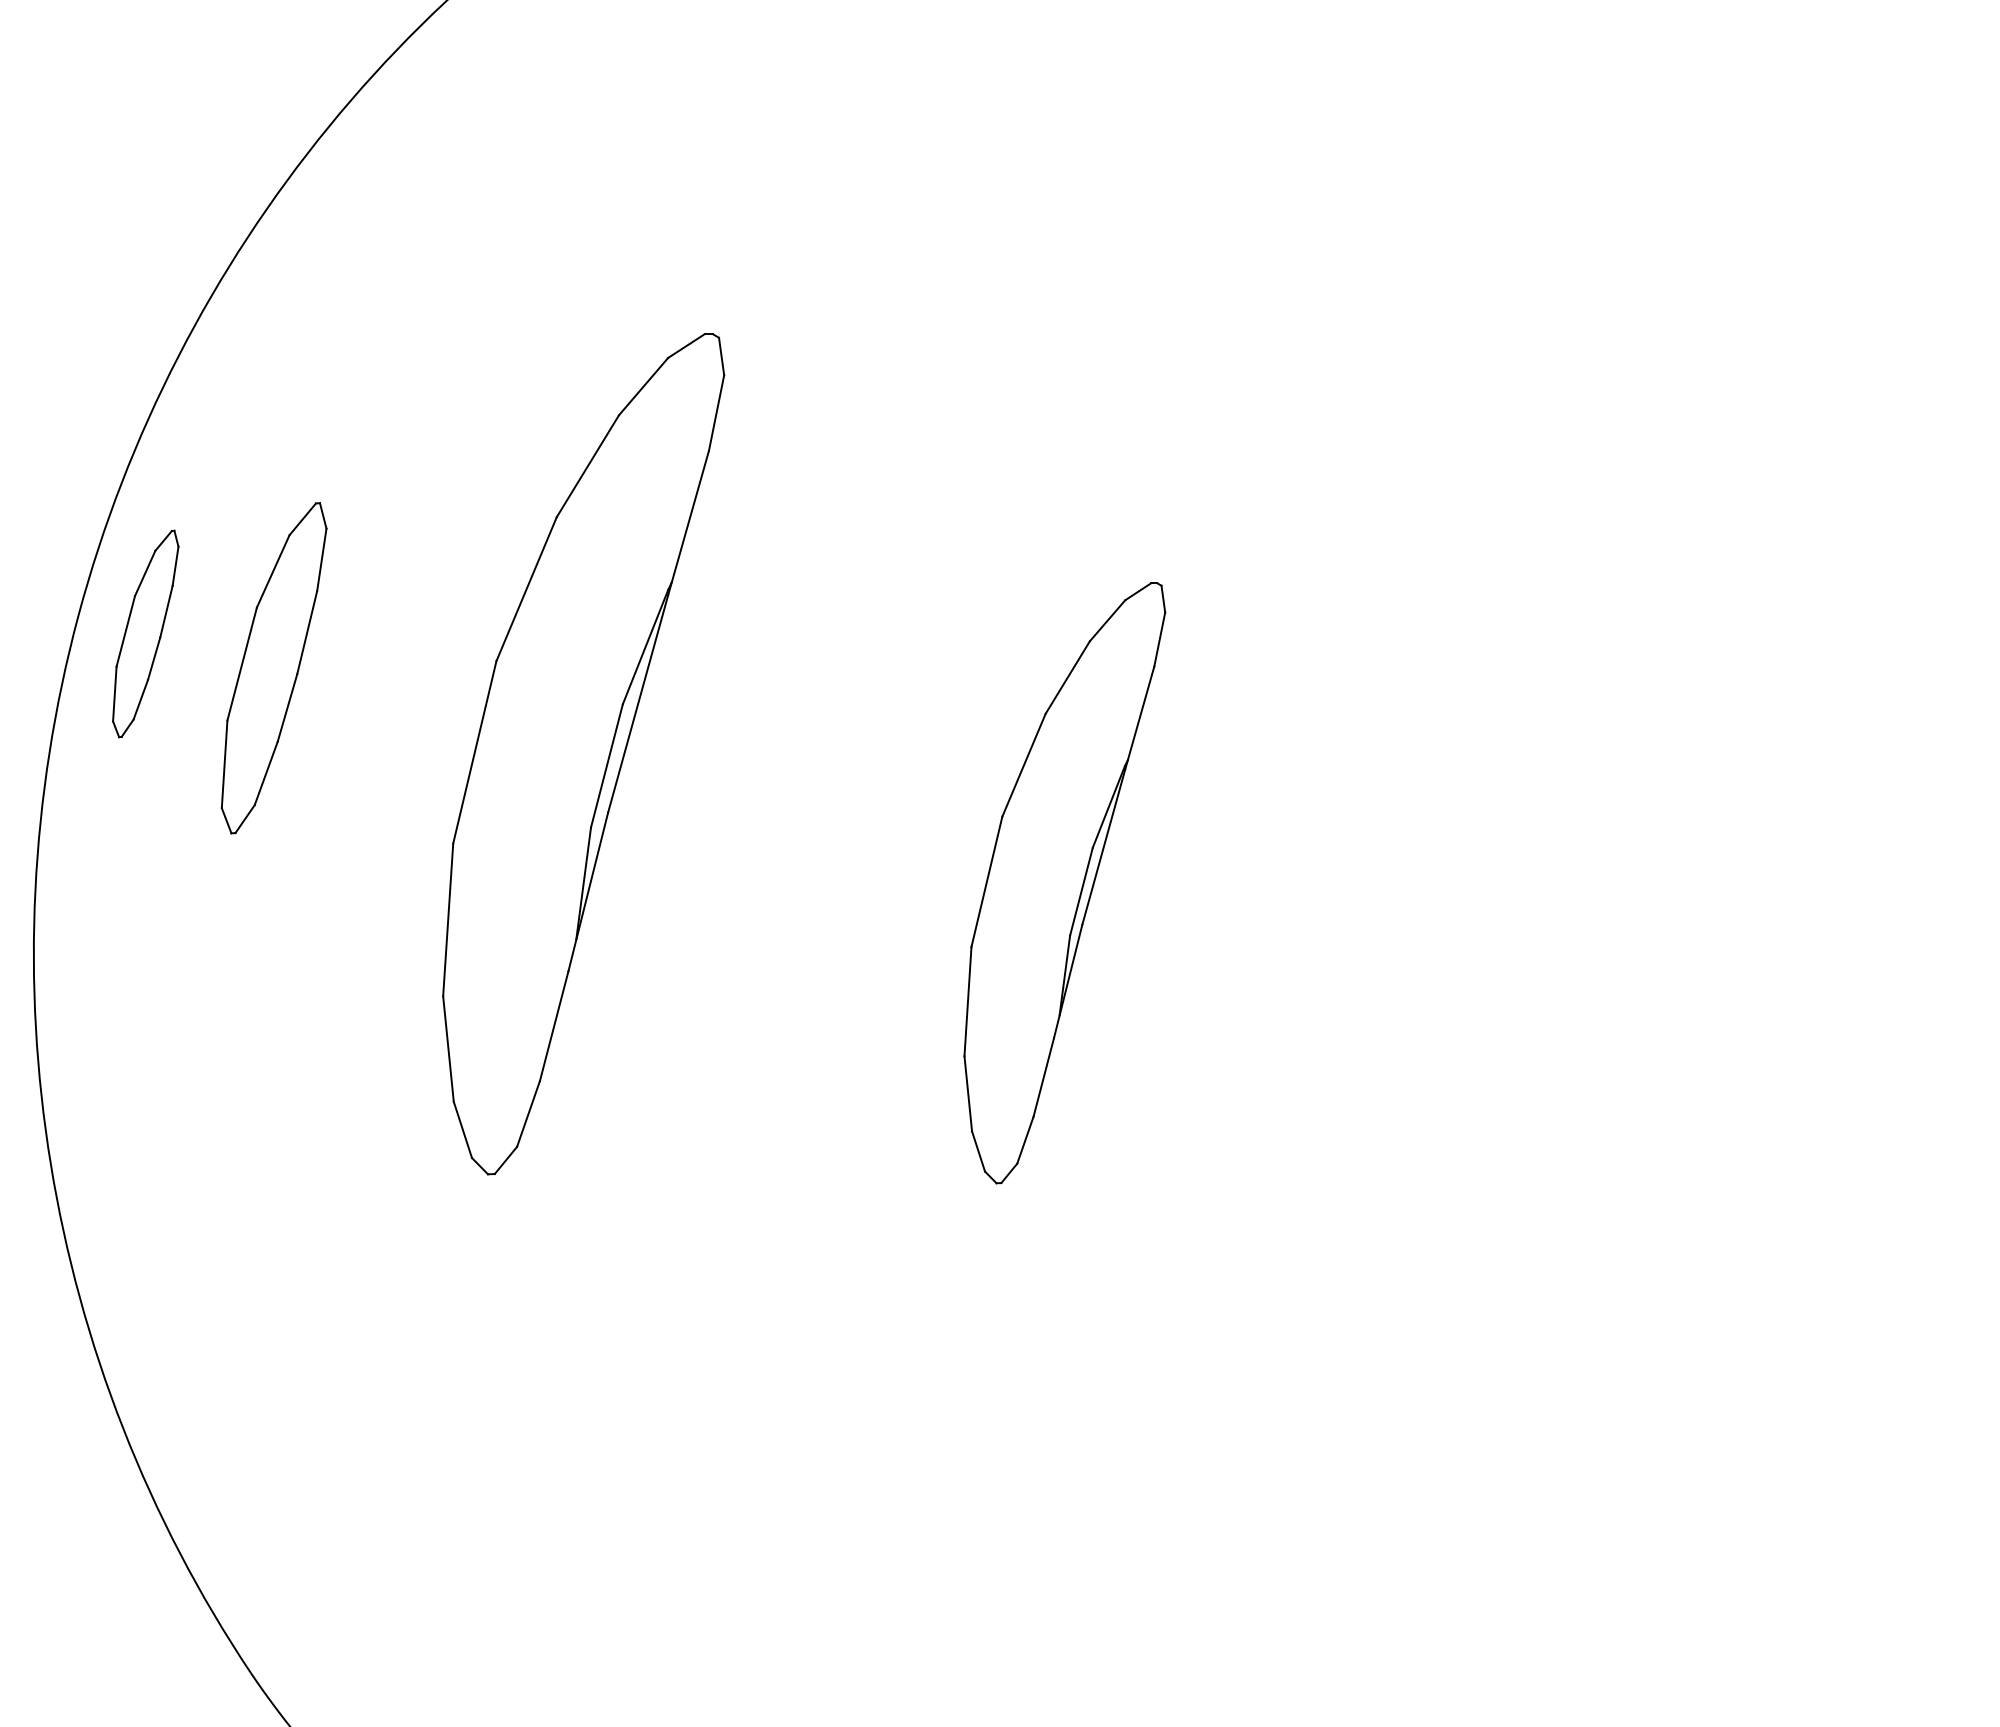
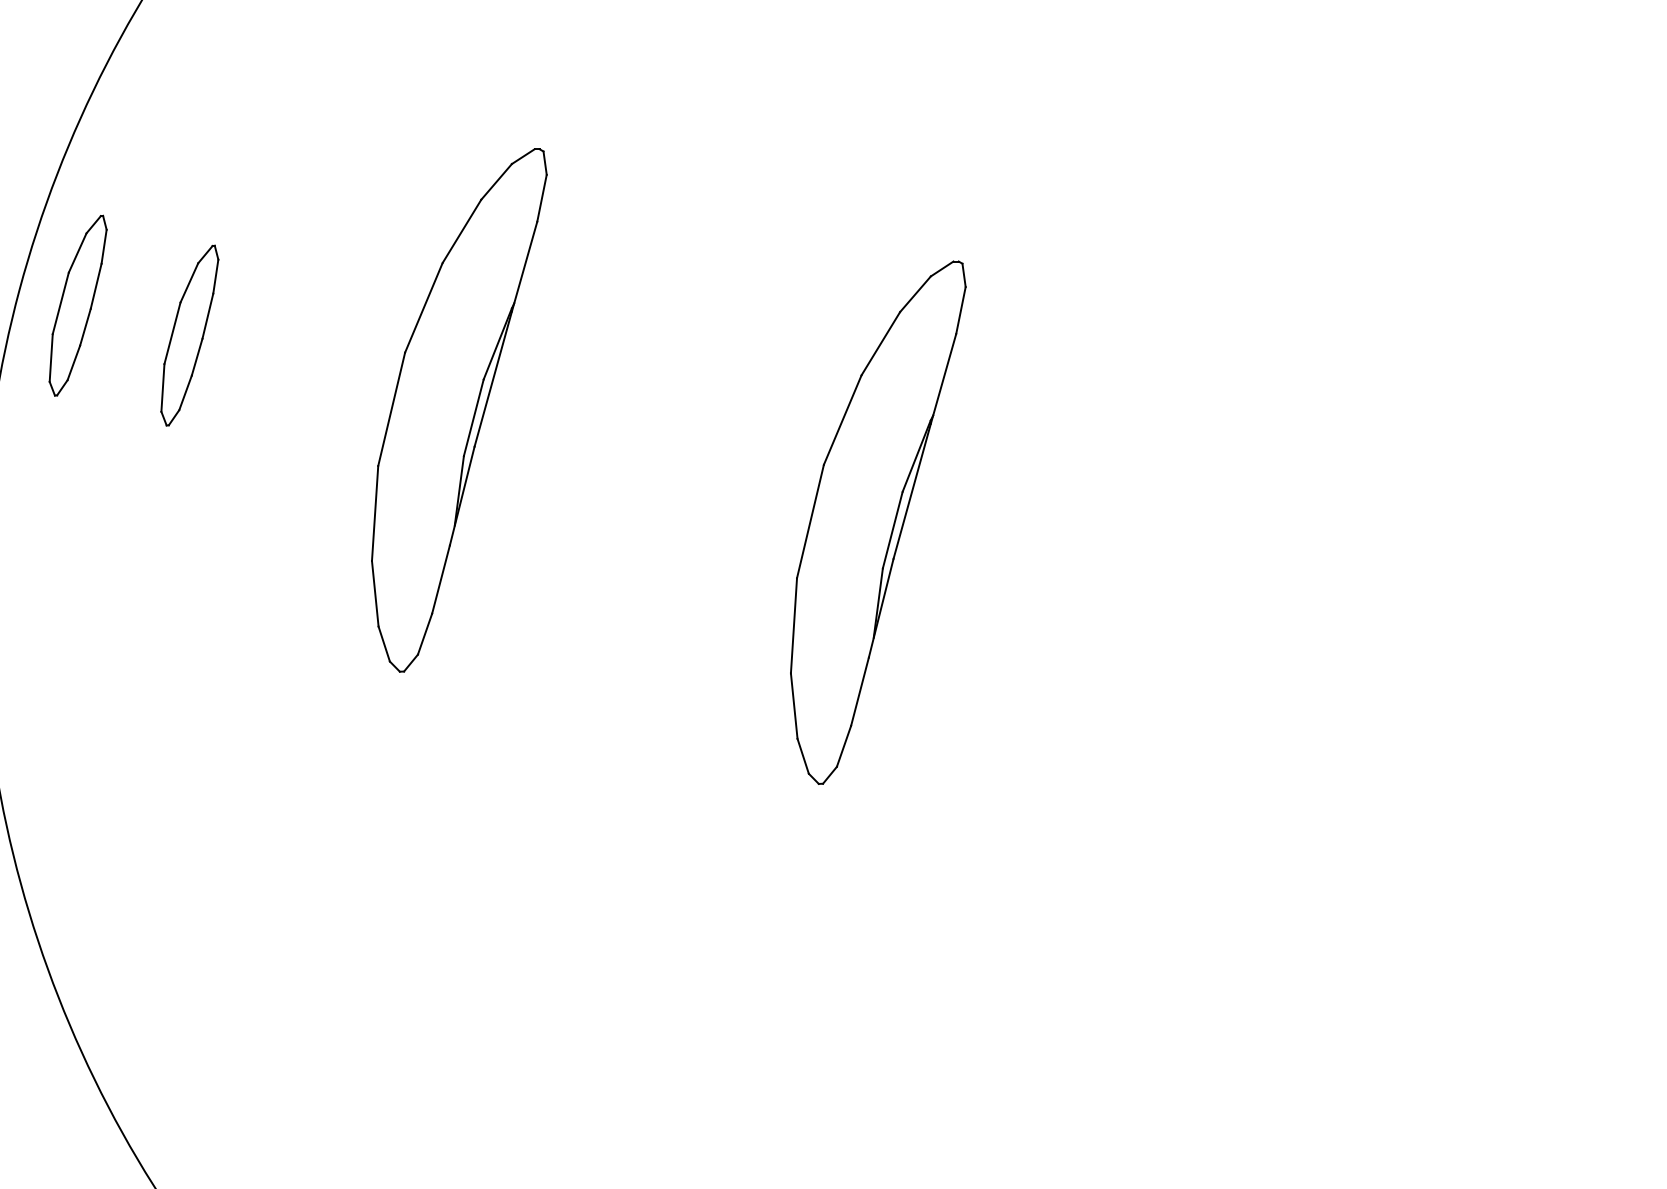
part: (273, 668) -> (189, 335), size x0.62
part: (583, 754) -> (459, 410), size x0.71

